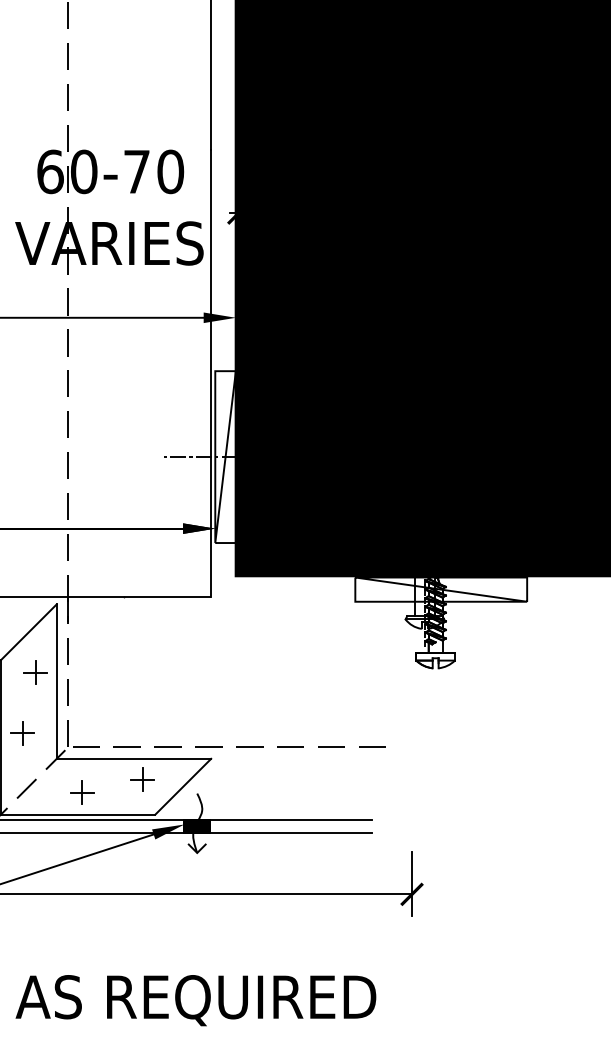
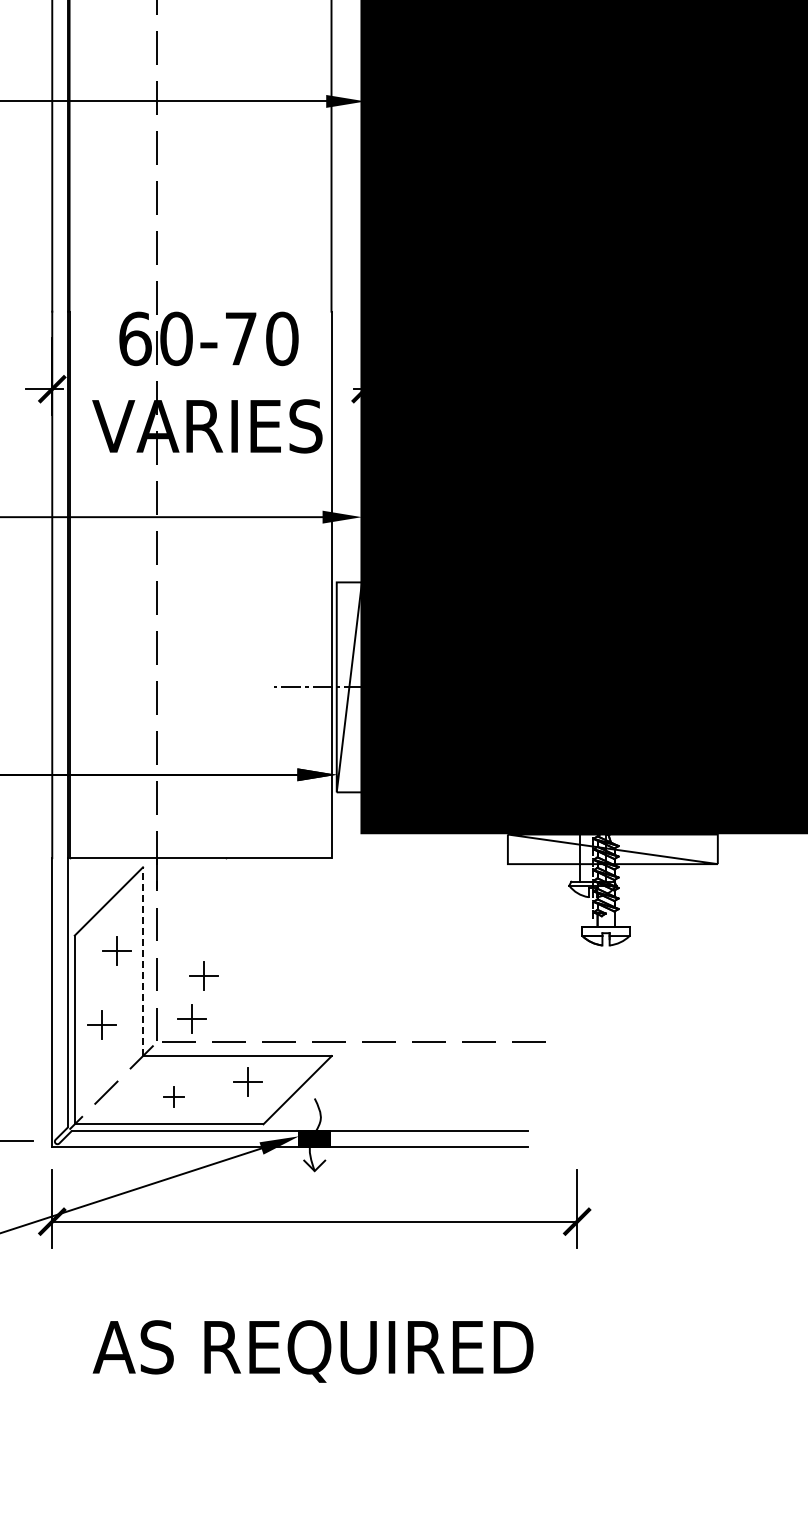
line: (57, 681) -> (143, 961), solid -> dashed
part: (106, 692) -> (203, 975), added
part: (96, 728) -> (191, 1018), added
part: (81, 791) -> (173, 1096), size x0.7

